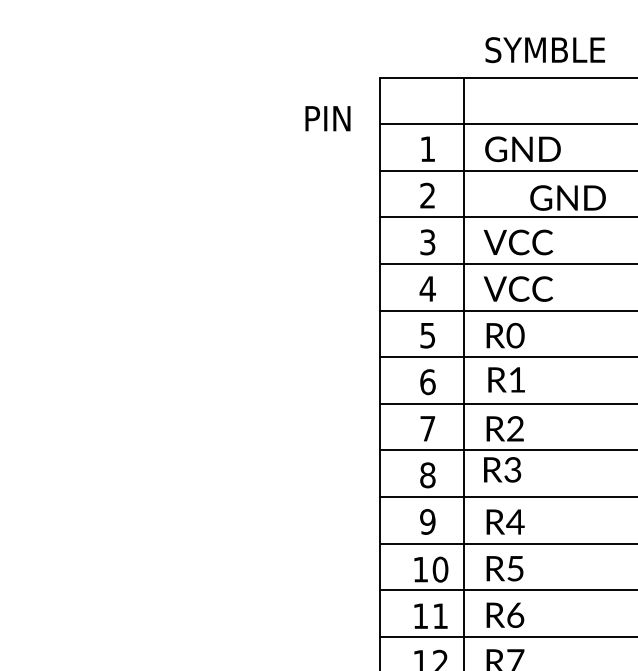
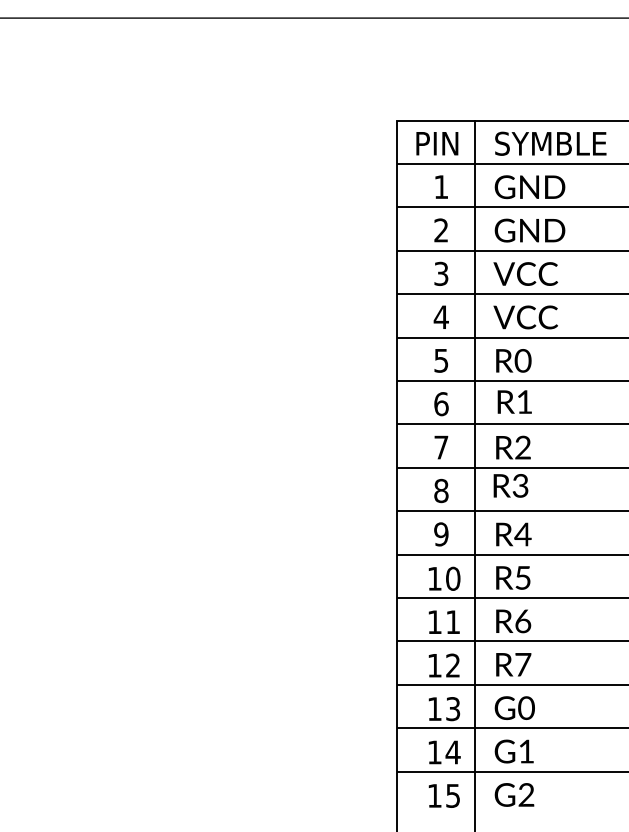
text: (544, 49) -> (550, 143), moved
text: (328, 118) -> (437, 143), moved
text: (567, 197) -> (529, 230), moved

